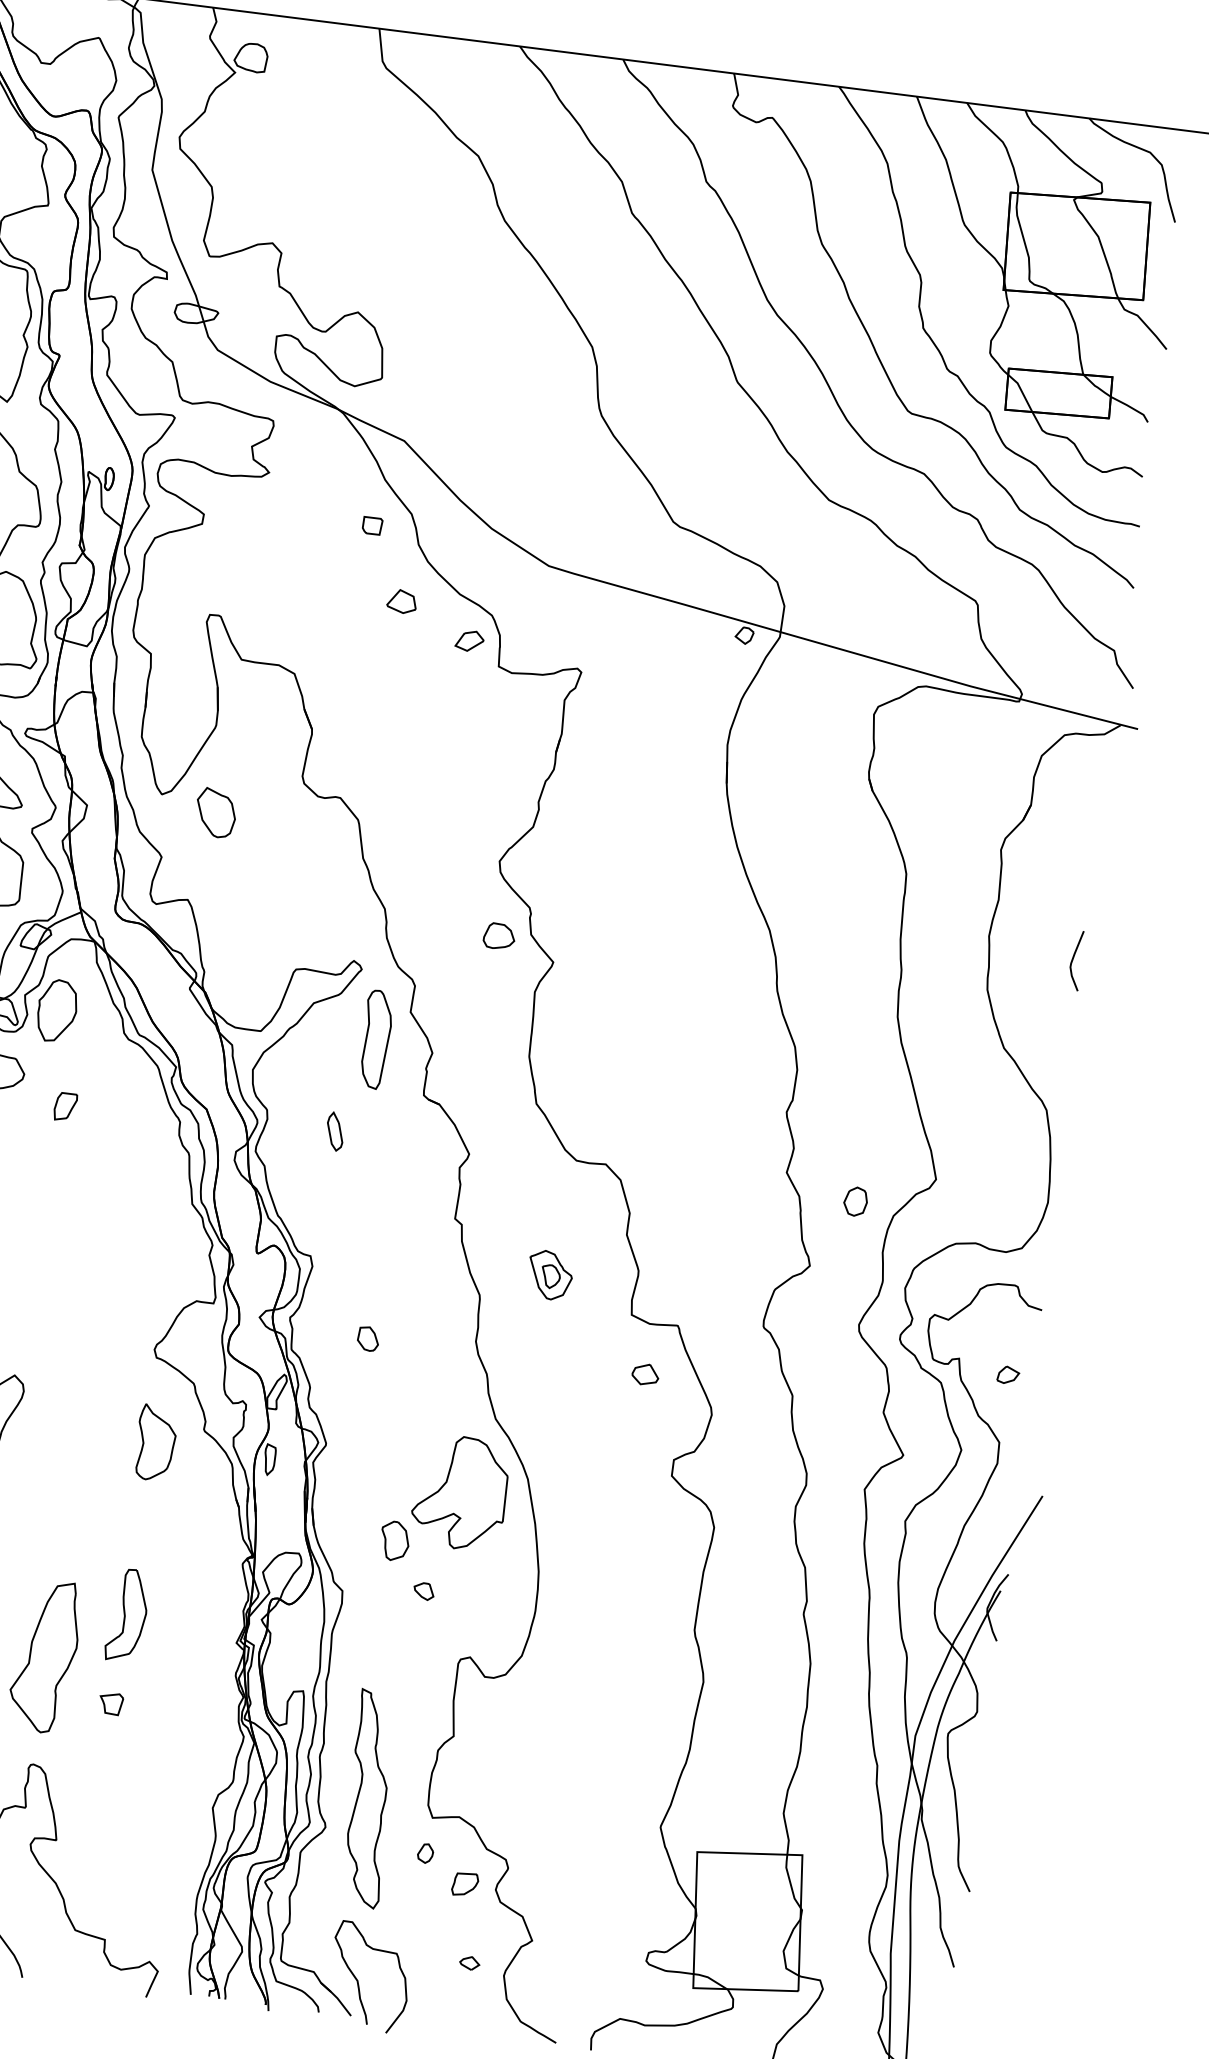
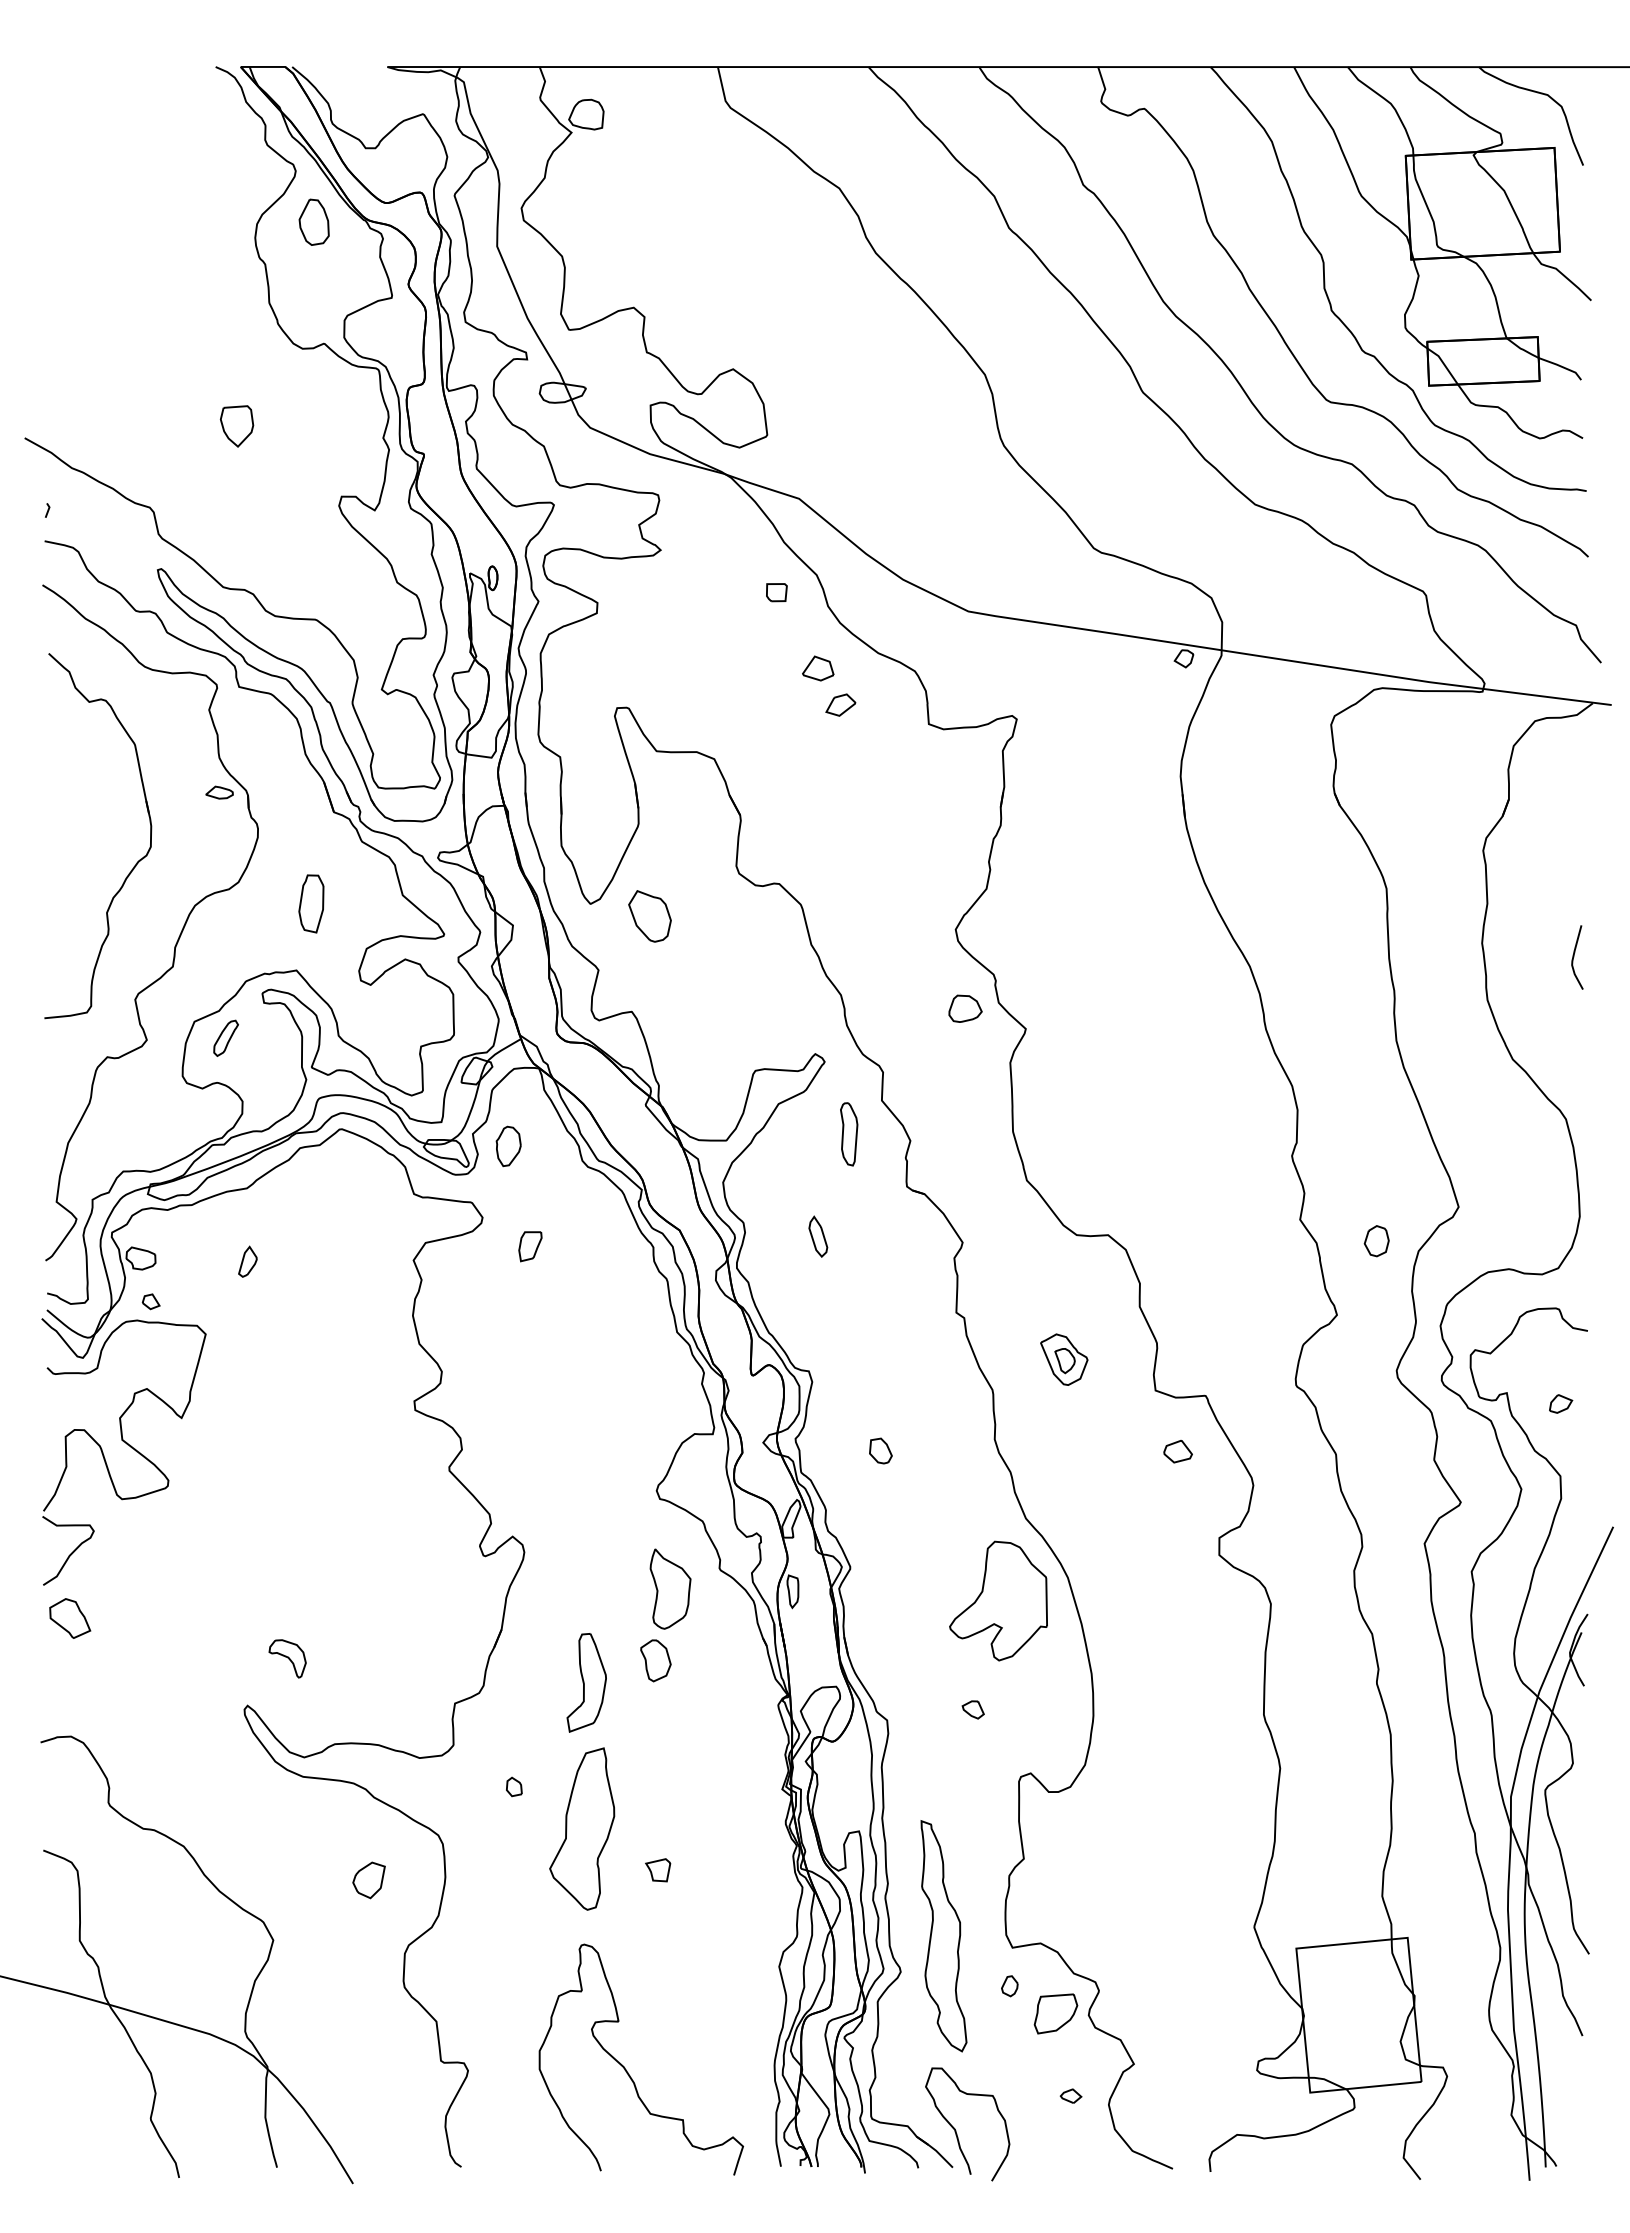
part: (469, 640) -> (840, 704), moved
part: (56, 1010) -> (508, 1146), size x0.6
part: (375, 1039) -> (848, 1134), size x0.6
part: (394, 1540) -> (655, 1660), moved
part: (127, 1615) -> (586, 1682), moved
part: (464, 1884) -> (1055, 2013), size x1.6

